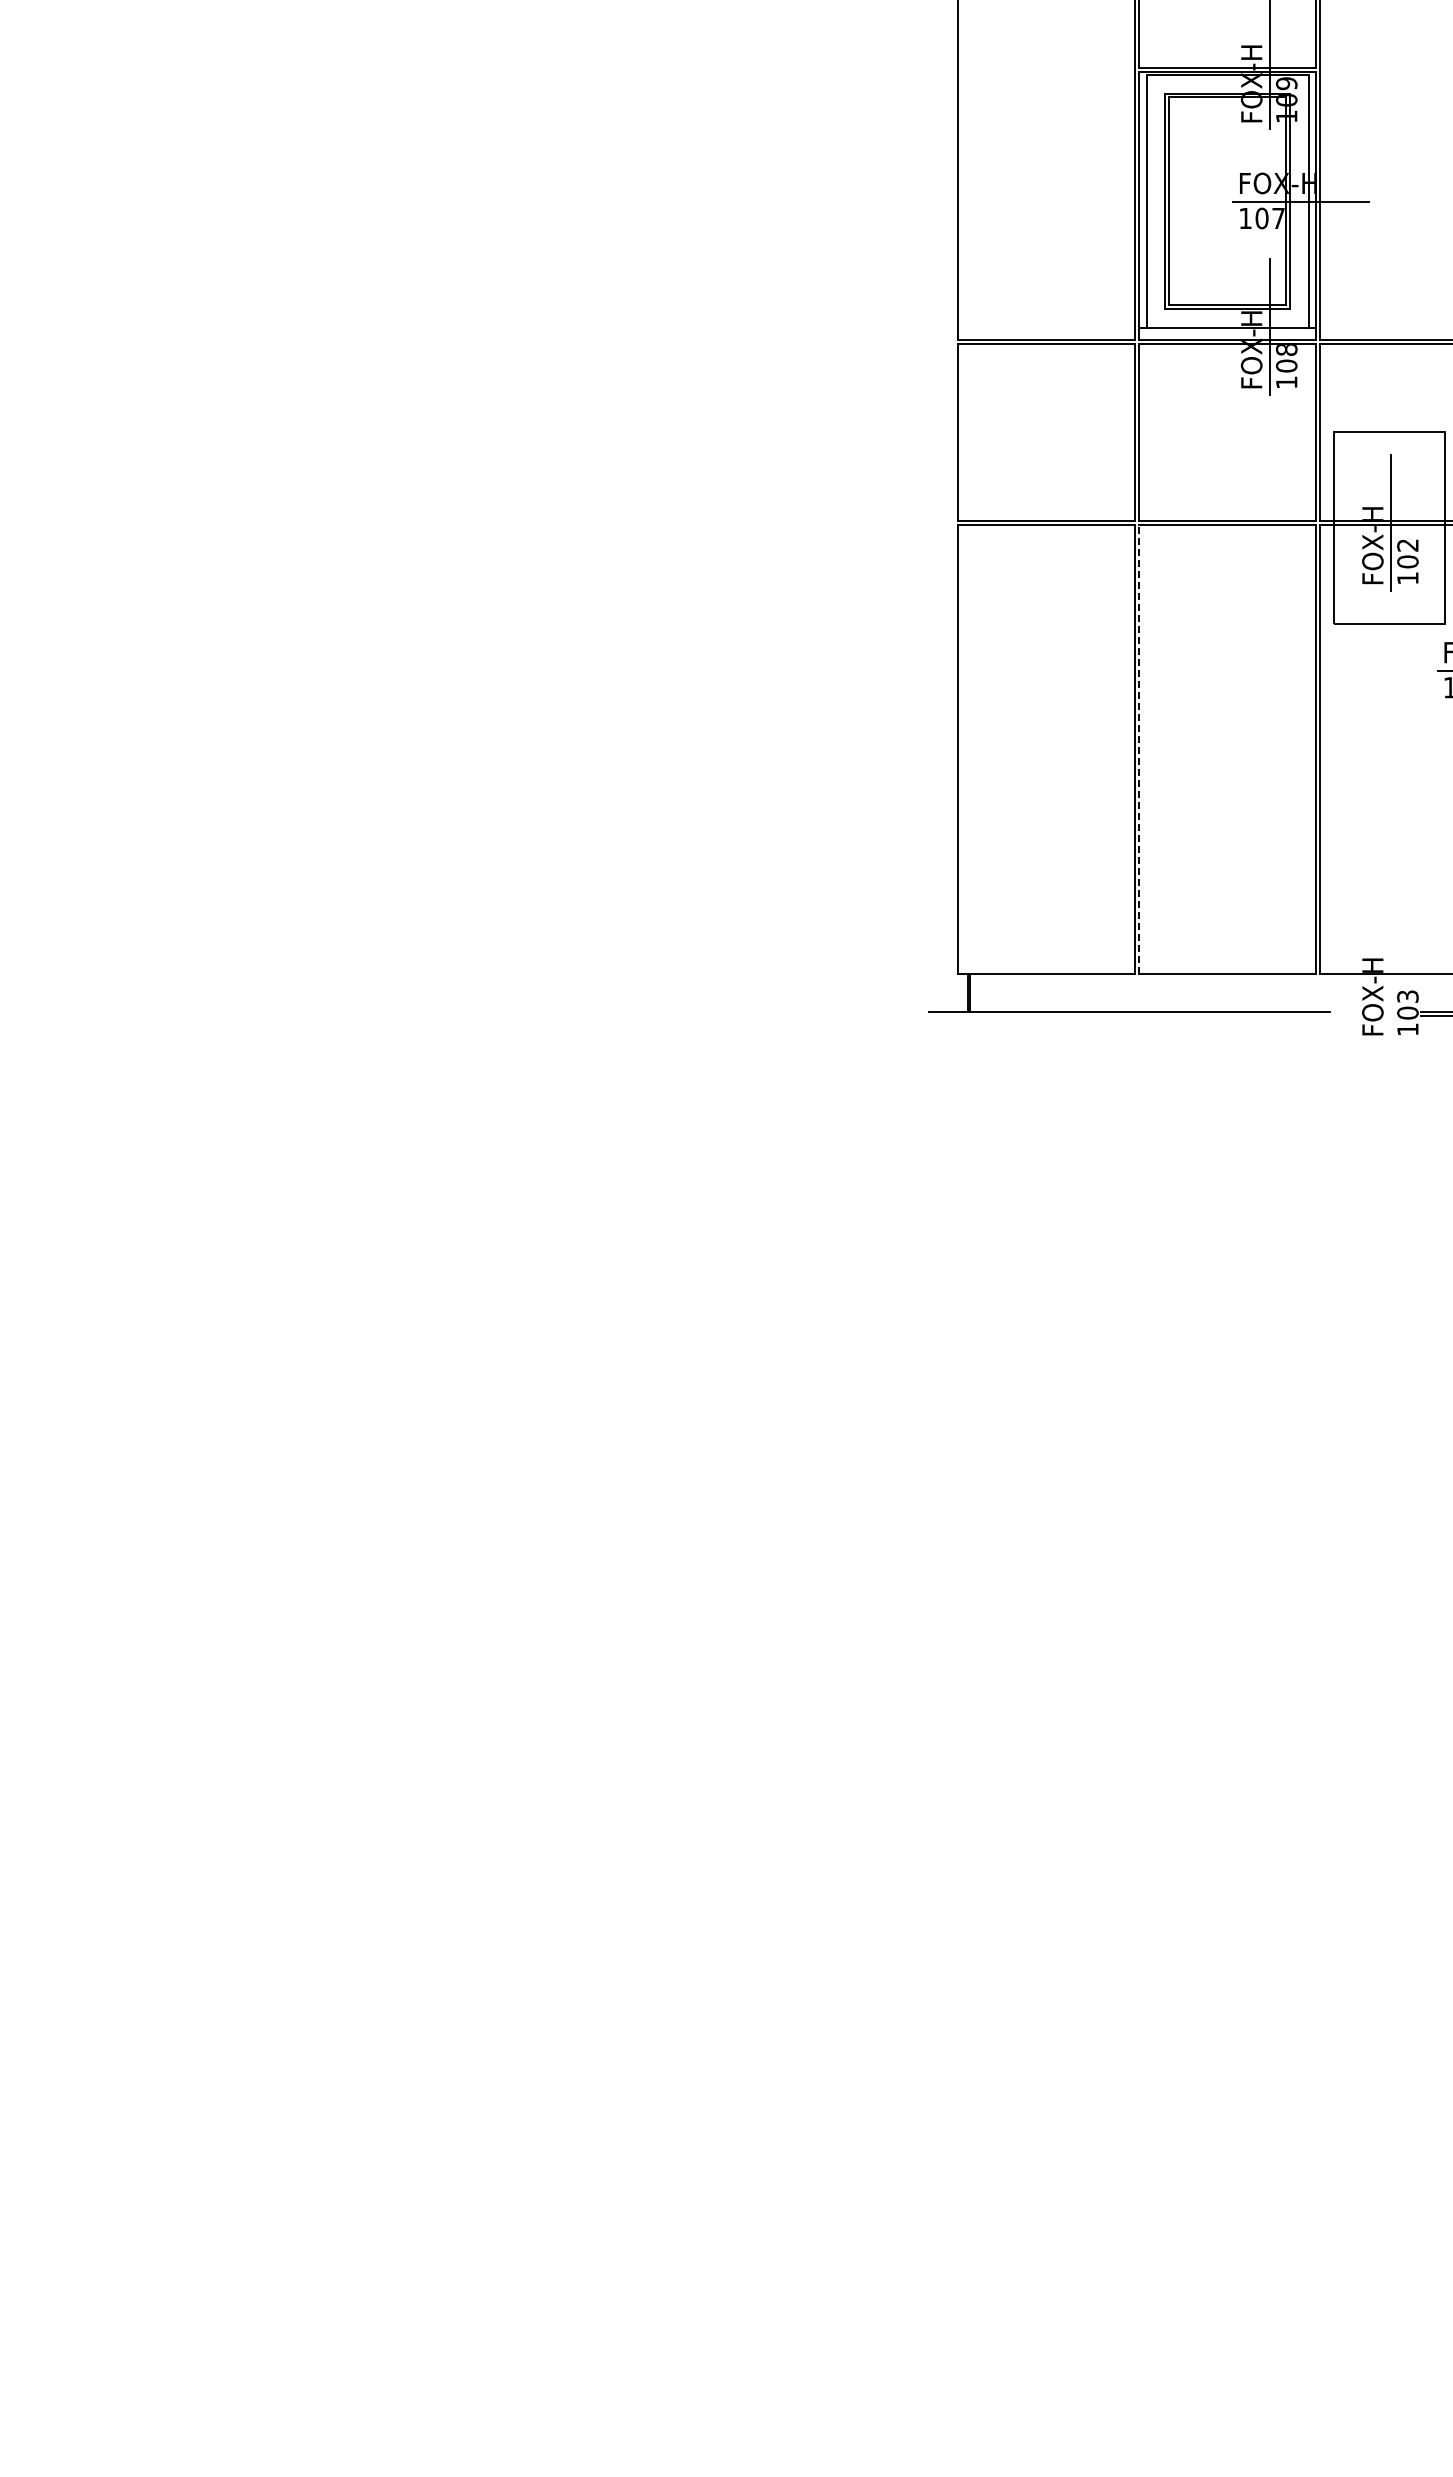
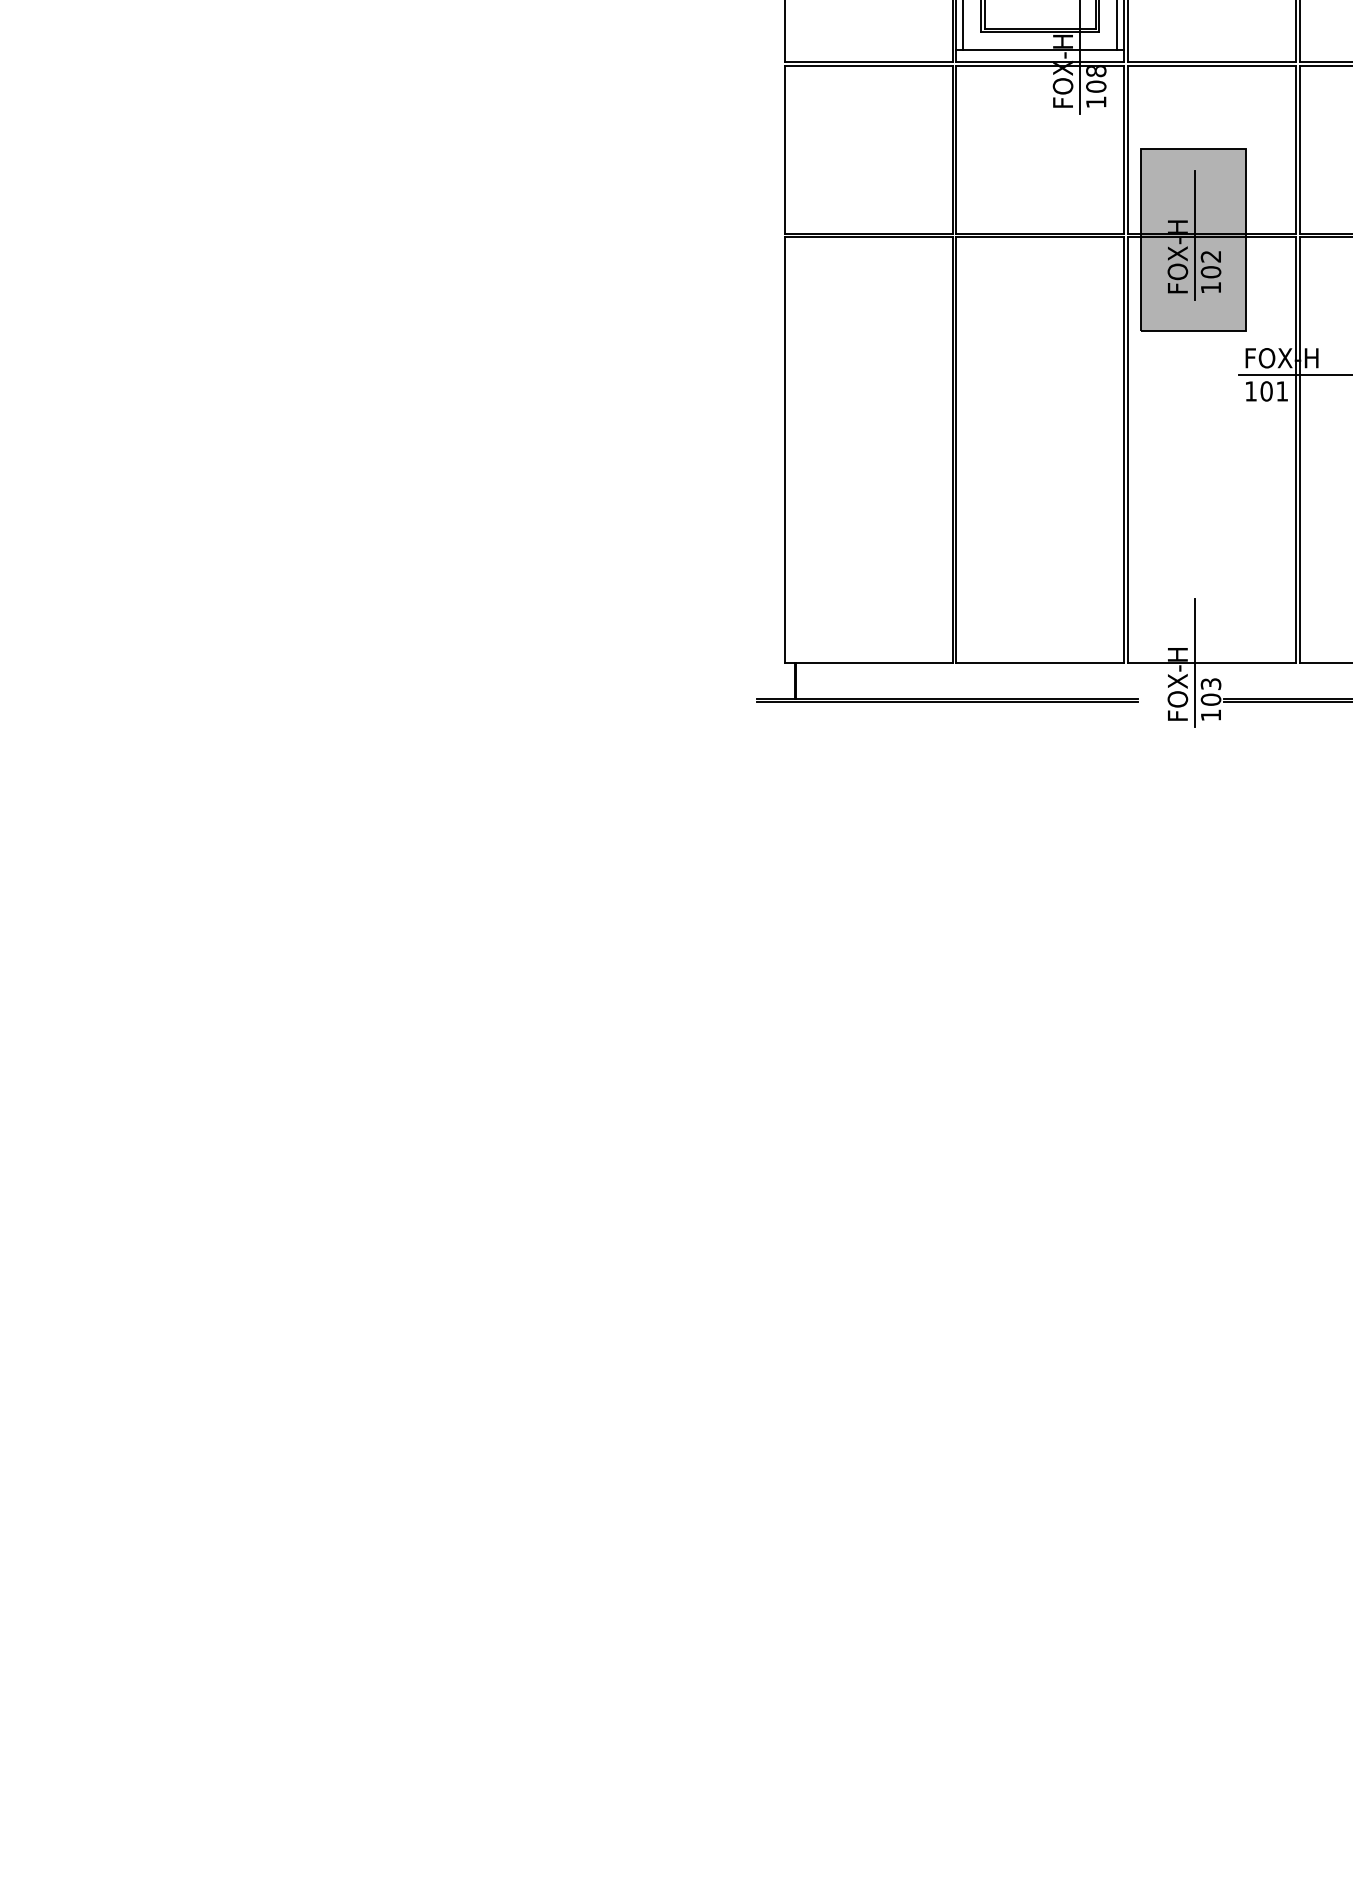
fill: (1389, 528) -> (1193, 240), added
line: (1139, 749) -> (956, 449), dashed -> solid
line: (1391, 974) -> (1195, 663), added
line: (1129, 1015) -> (947, 701), added

